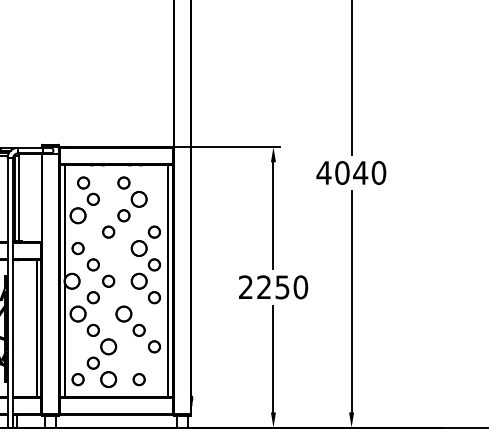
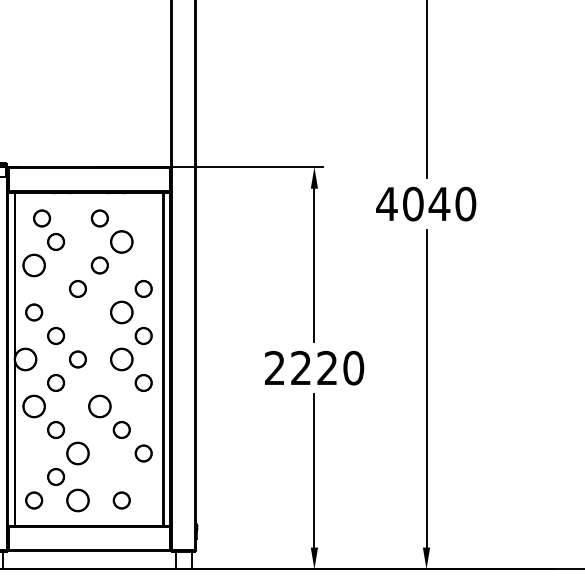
text: (282, 287) -> (327, 368), 2250 -> 2220

